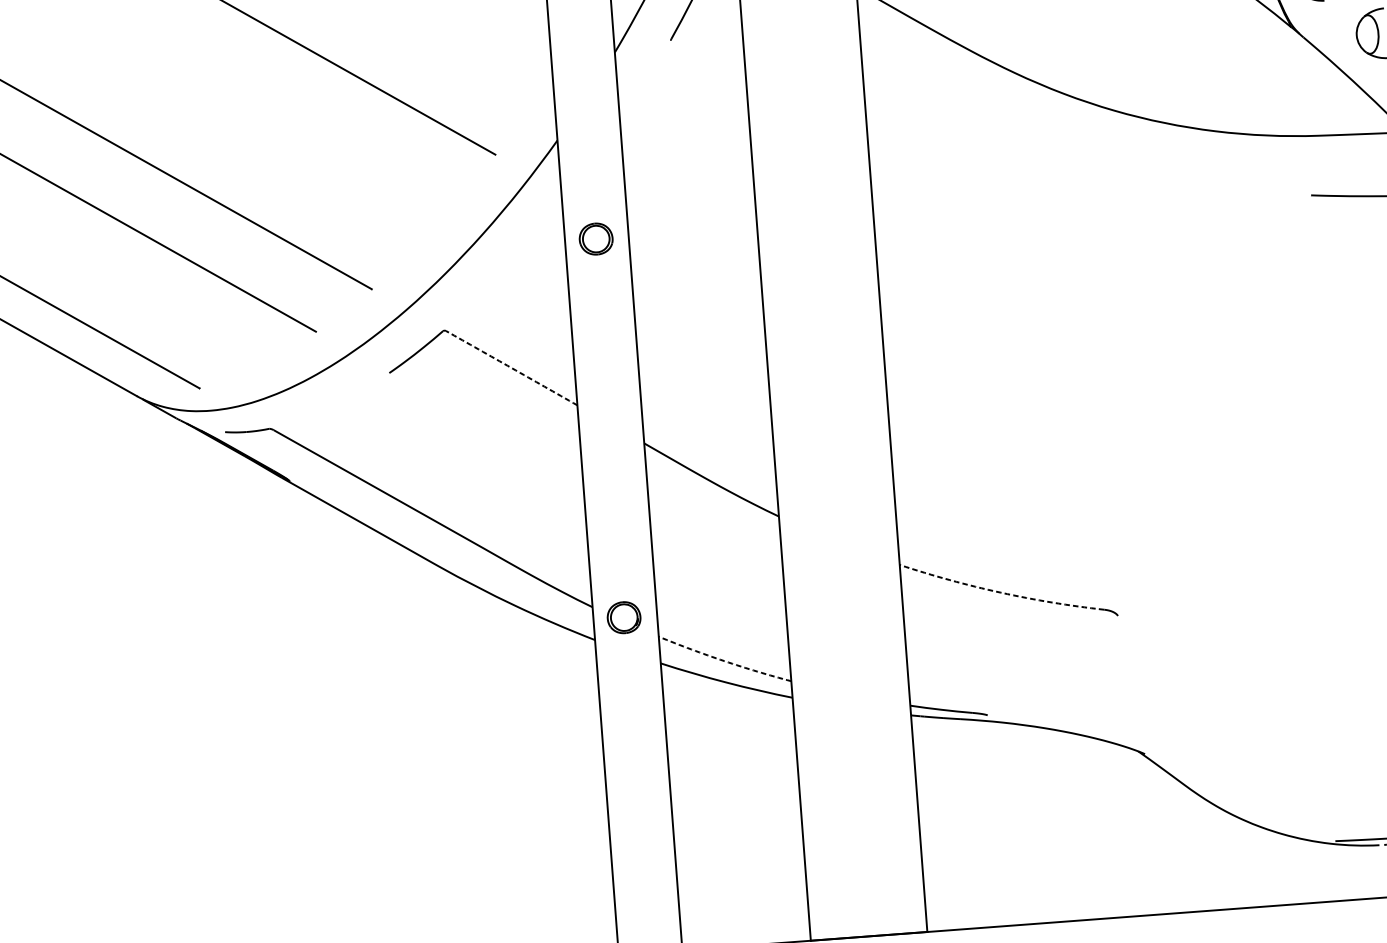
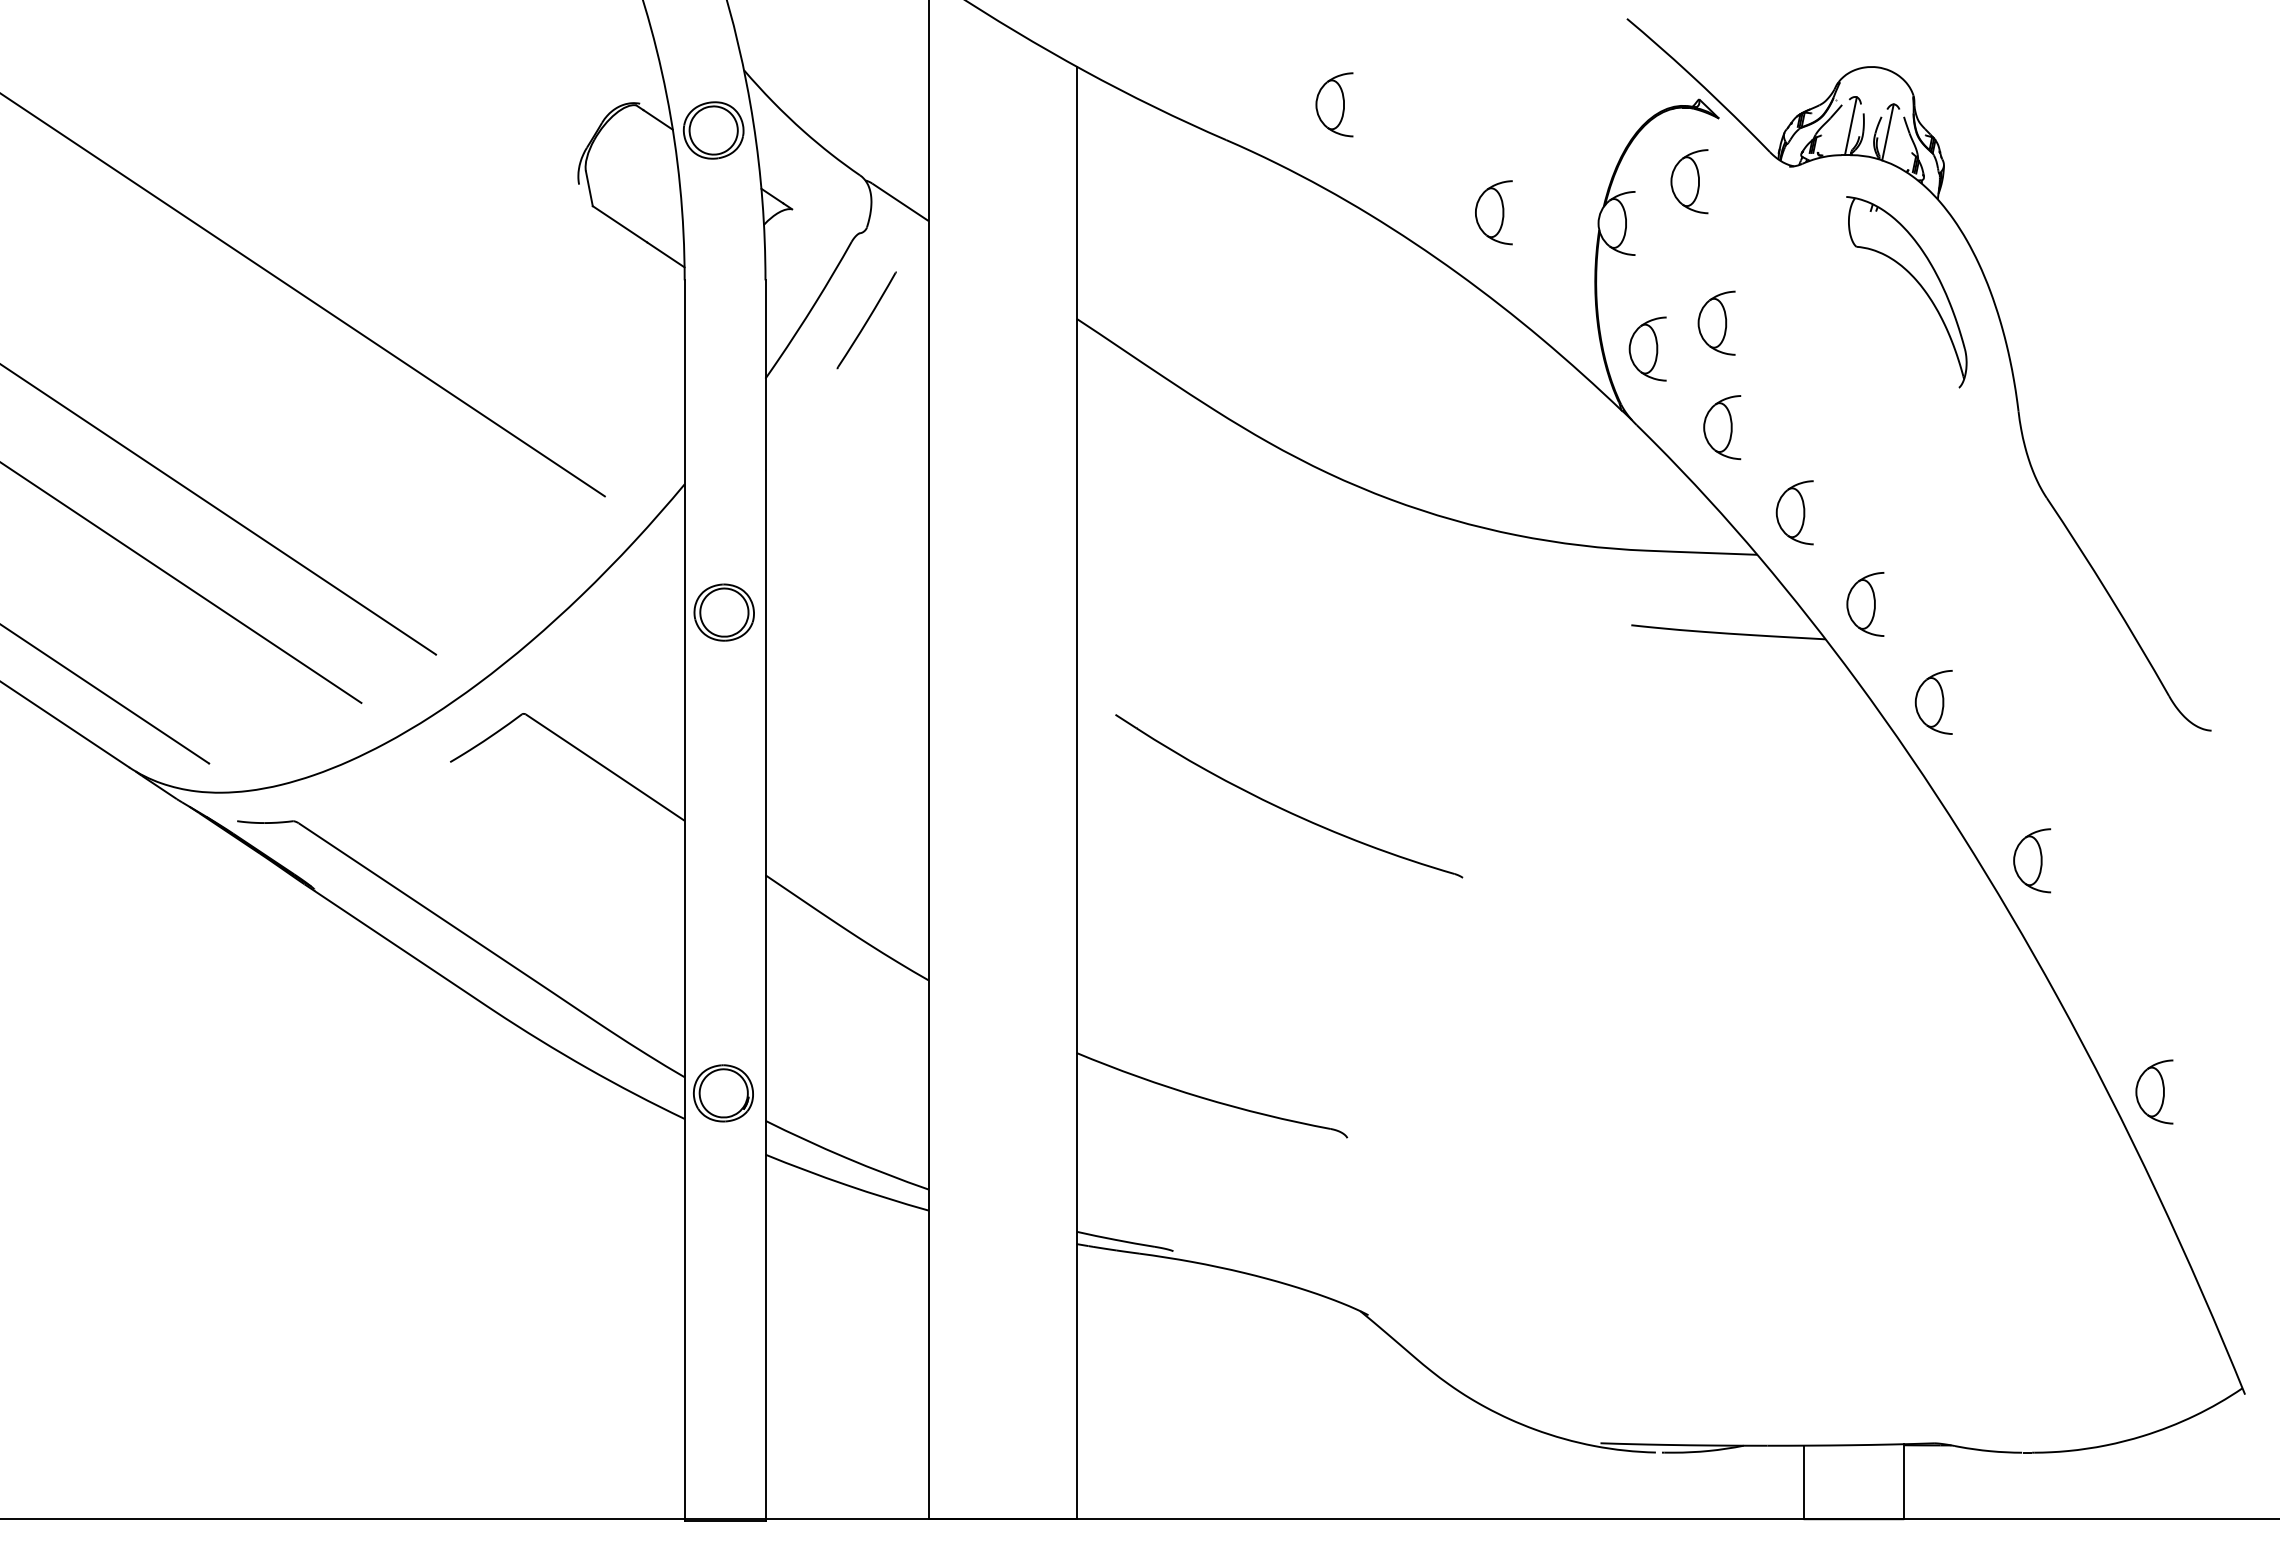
part: (595, 239) -> (723, 612), size x1.43
part: (1048, 360) -> (1283, 808), added
line: (511, 368) -> (605, 767), dashed -> solid
line: (1000, 592) -> (1201, 1097), dashed -> solid
part: (624, 617) -> (723, 1093), size x1.43
line: (723, 660) -> (845, 1157), dashed -> solid

